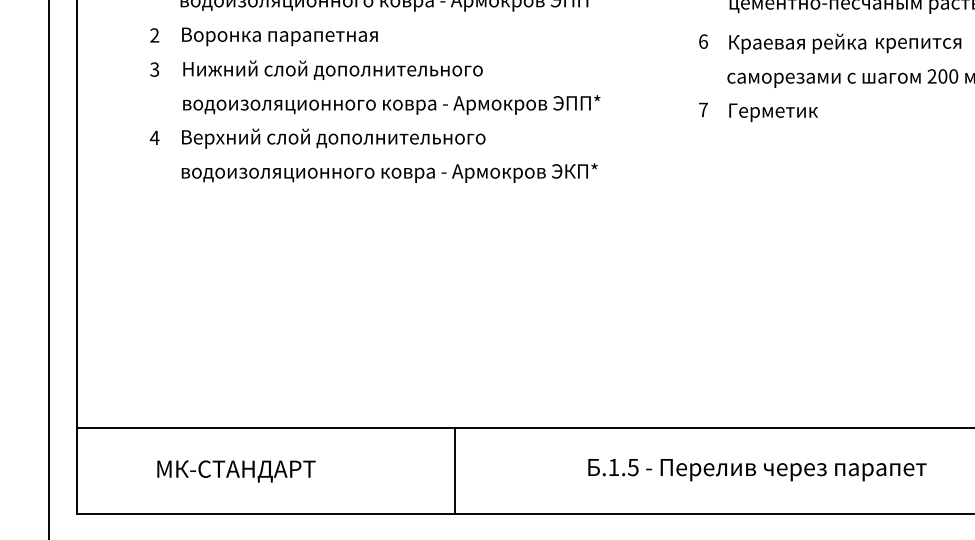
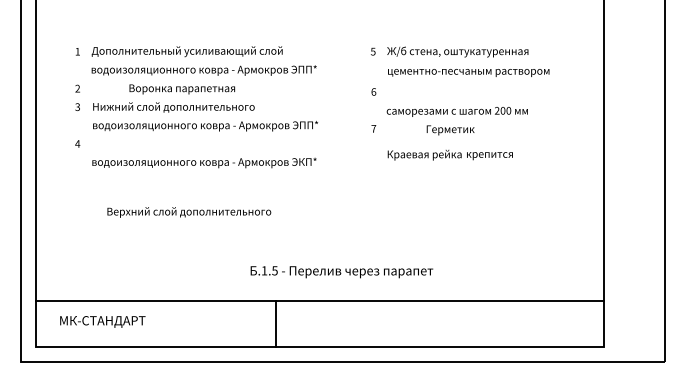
text: (280, 36) -> (182, 89), moved
text: (843, 42) -> (449, 154), moved
text: (773, 112) -> (450, 130), moved
text: (334, 138) -> (189, 212), moved
text: (235, 470) -> (102, 321), moved
line: (454, 470) -> (275, 323), moved
text: (756, 470) -> (341, 272), moved

